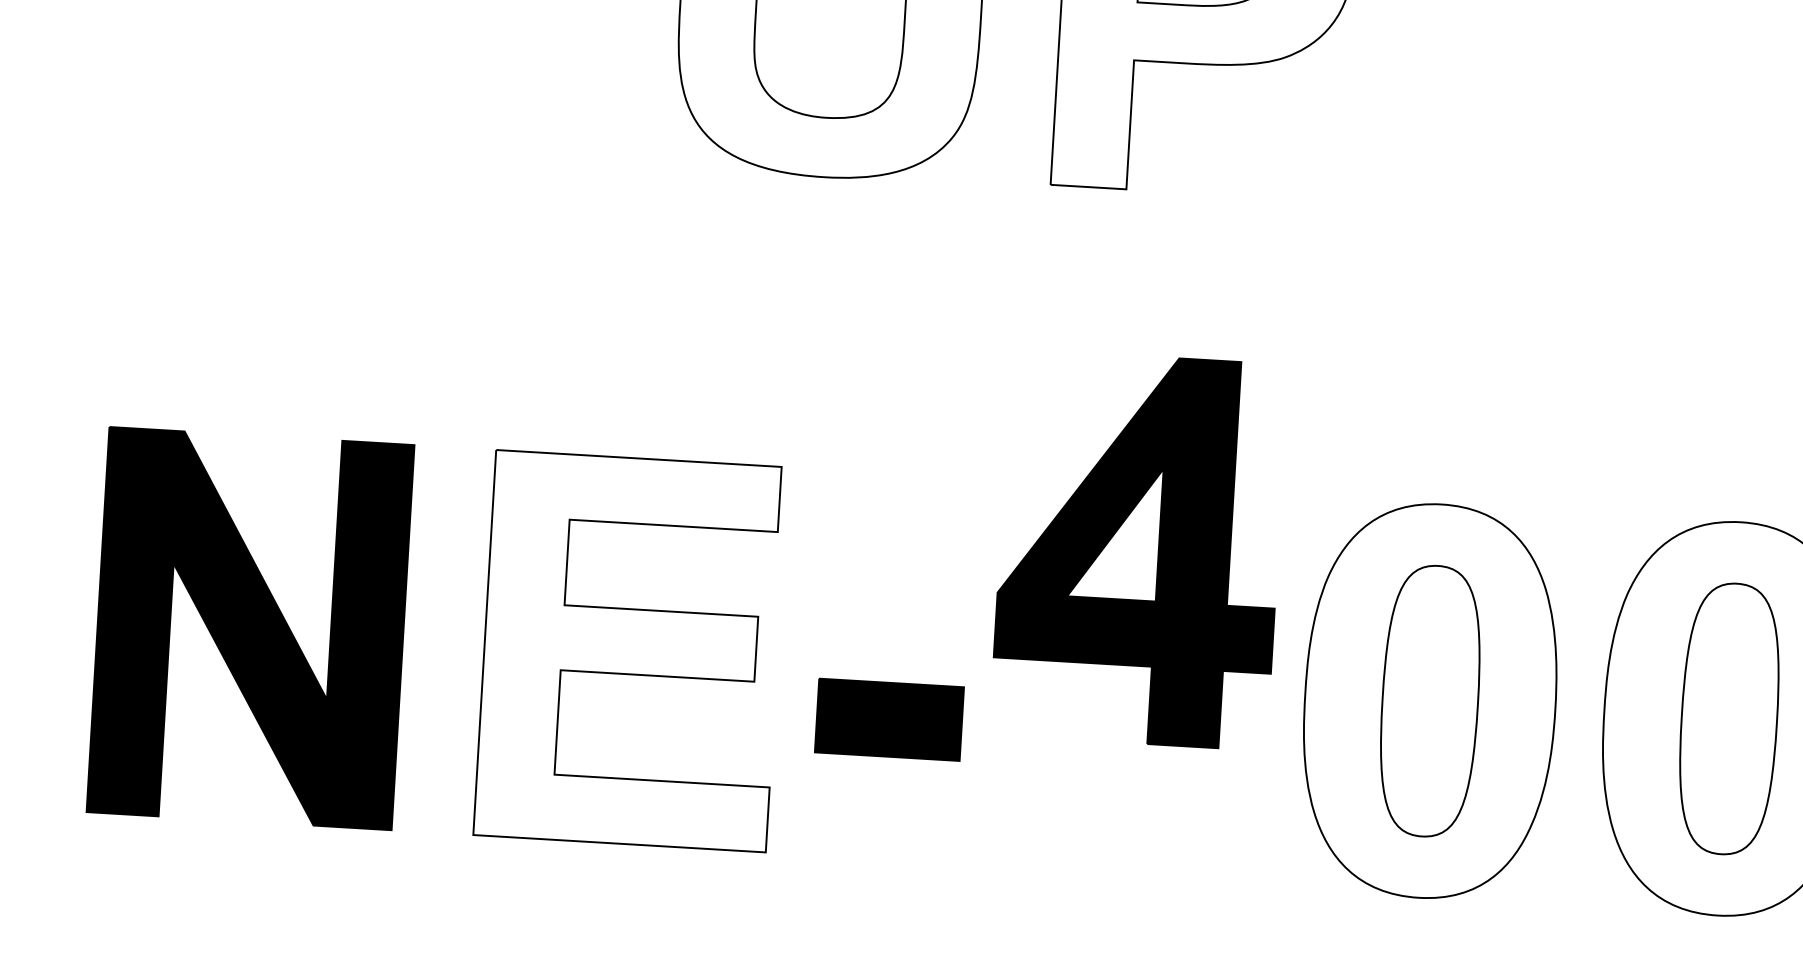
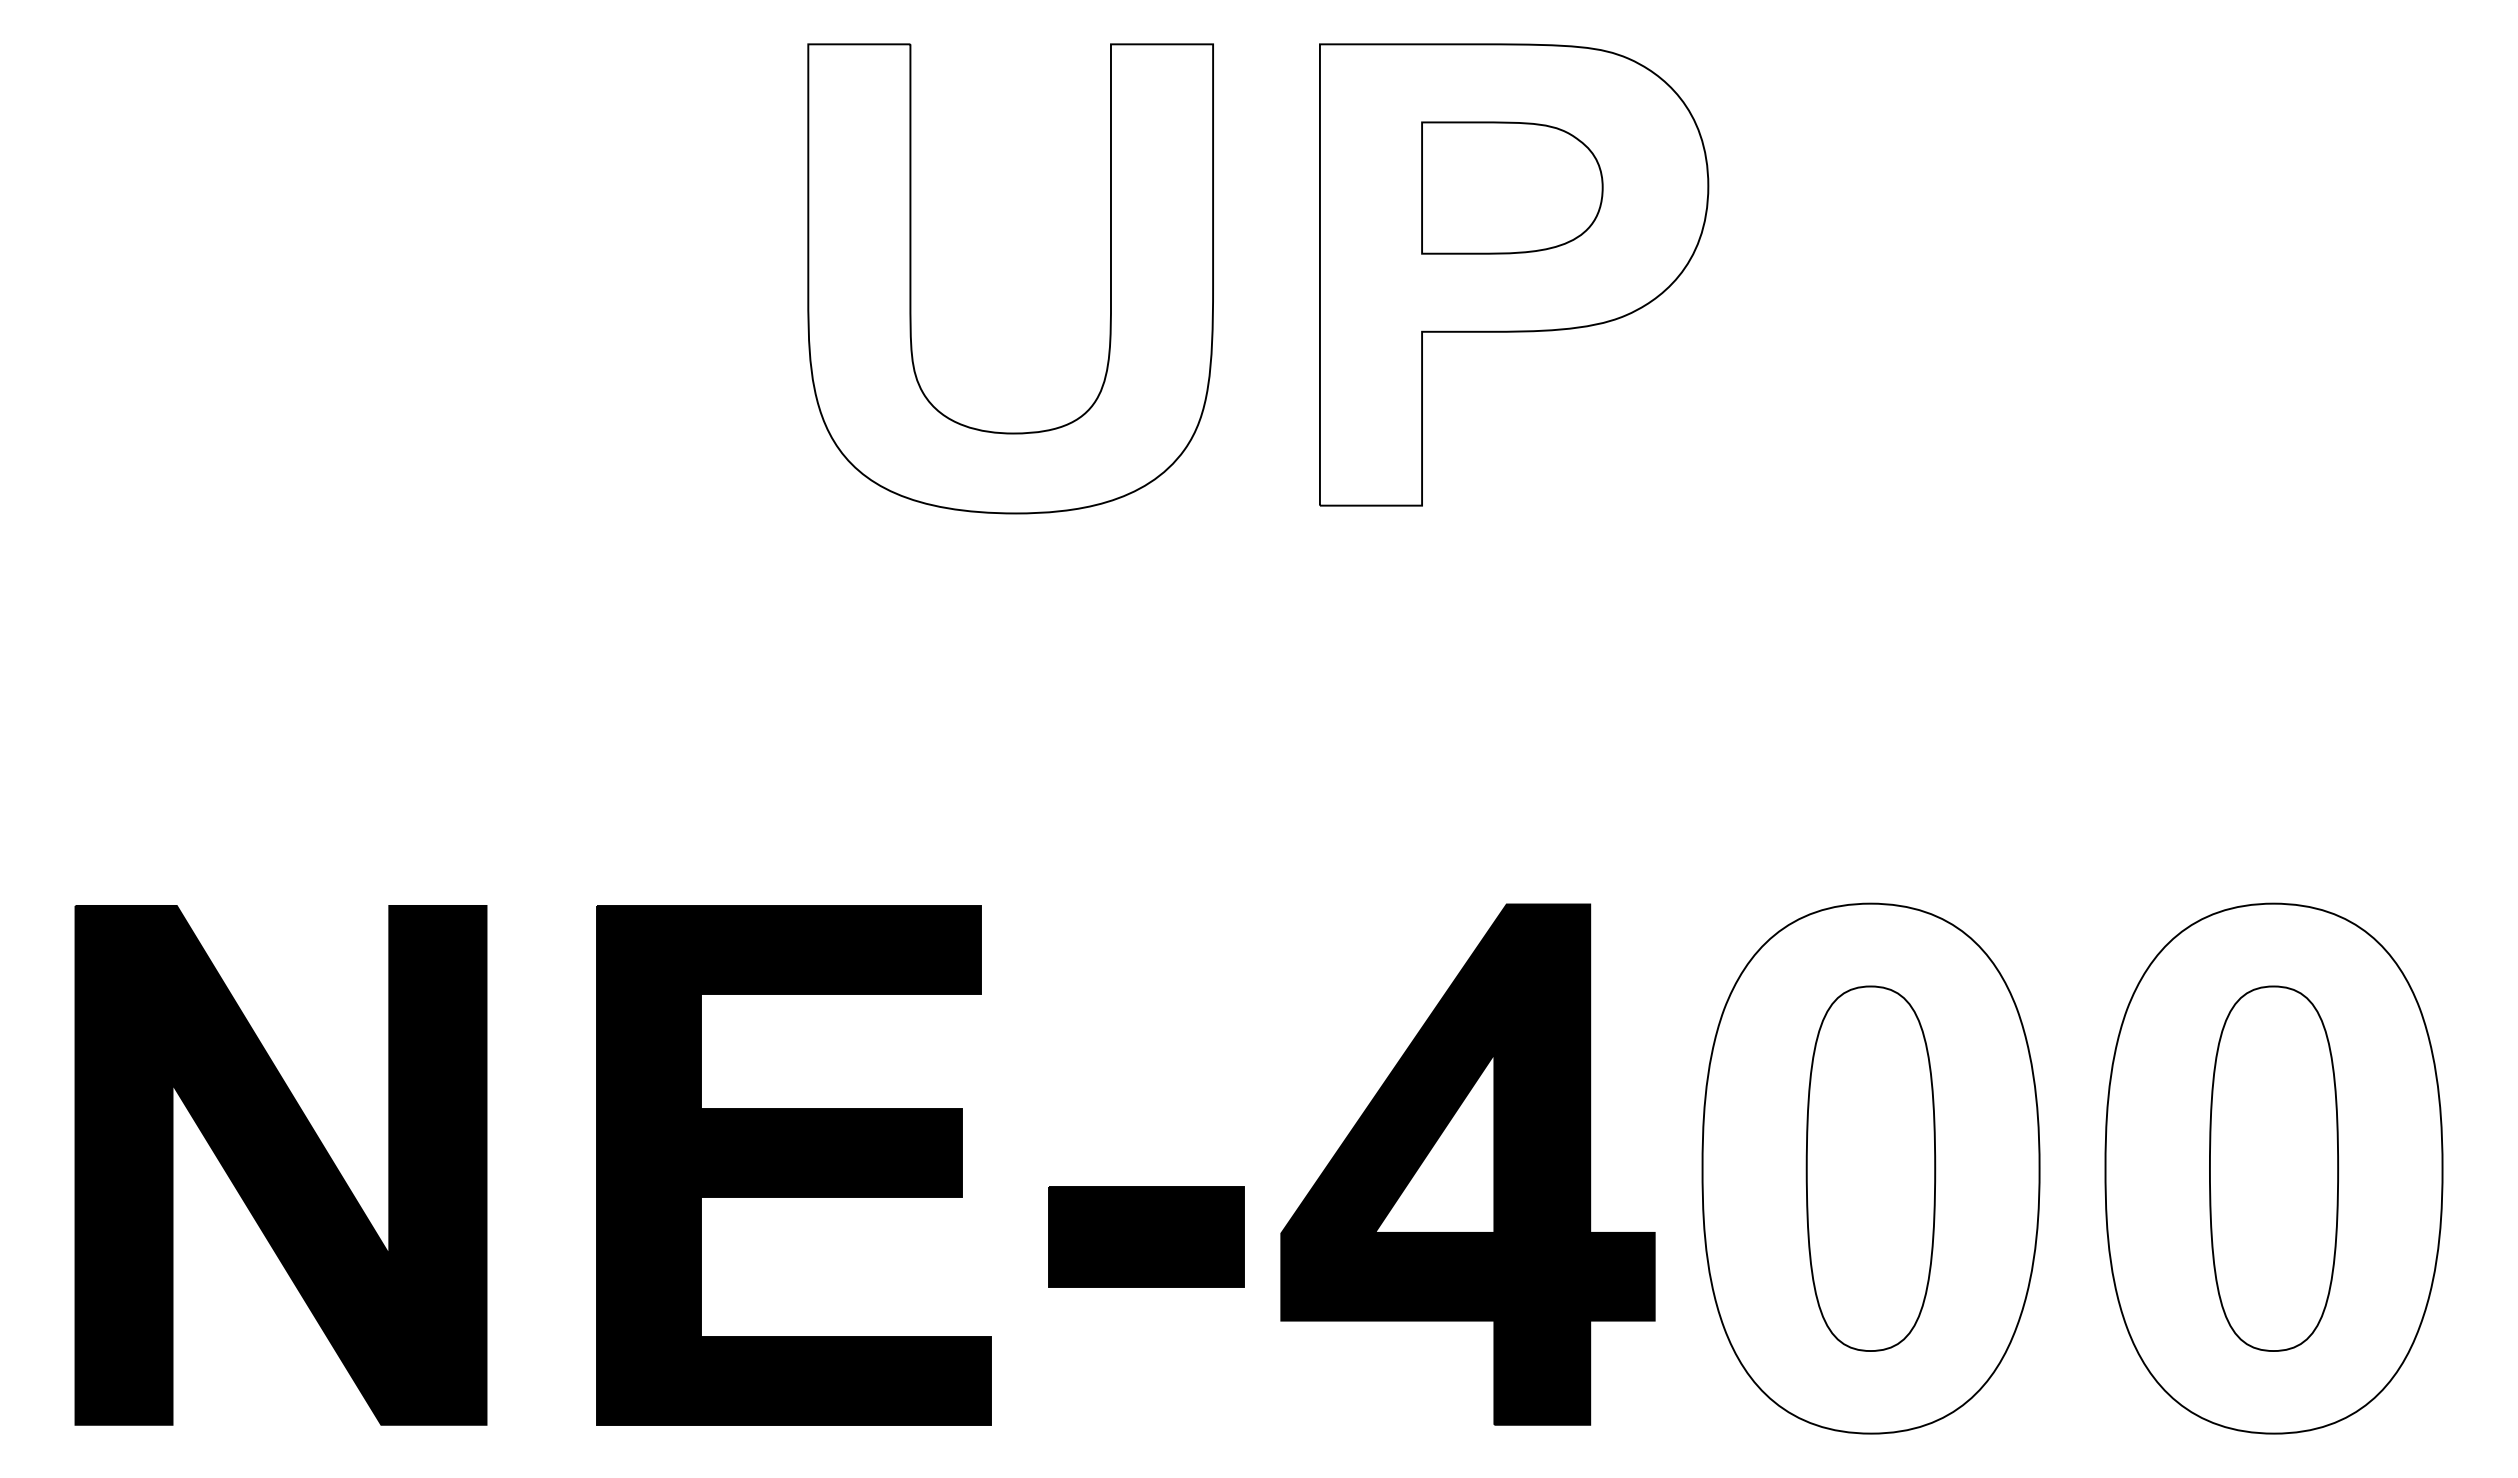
part: (1138, 549) -> (1467, 1164), moved
fill: (630, 650) -> (793, 1164), added

